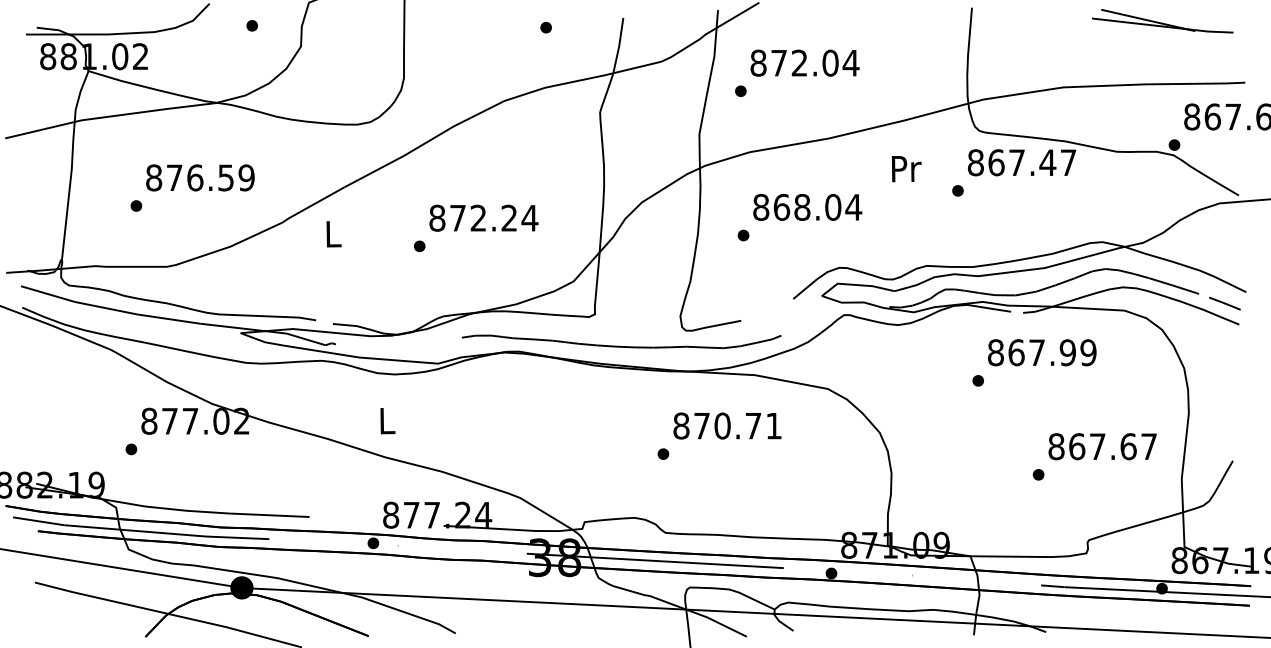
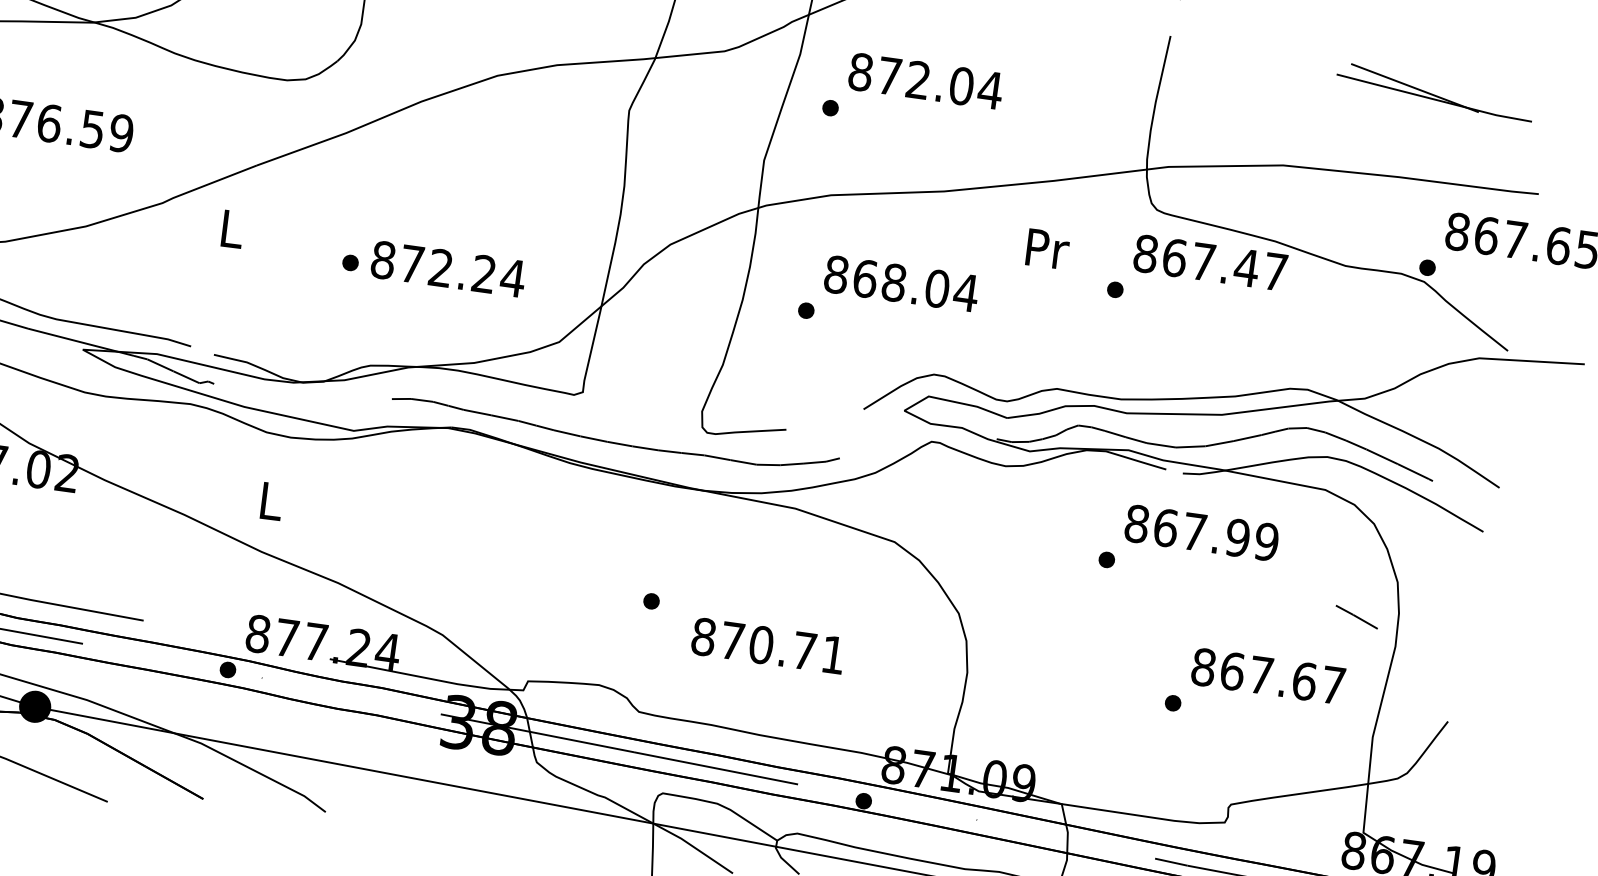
text: (483, 217) -> (448, 268), moved
line: (1224, 303) -> (1356, 616), moved
text: (727, 425) -> (768, 645), moved

